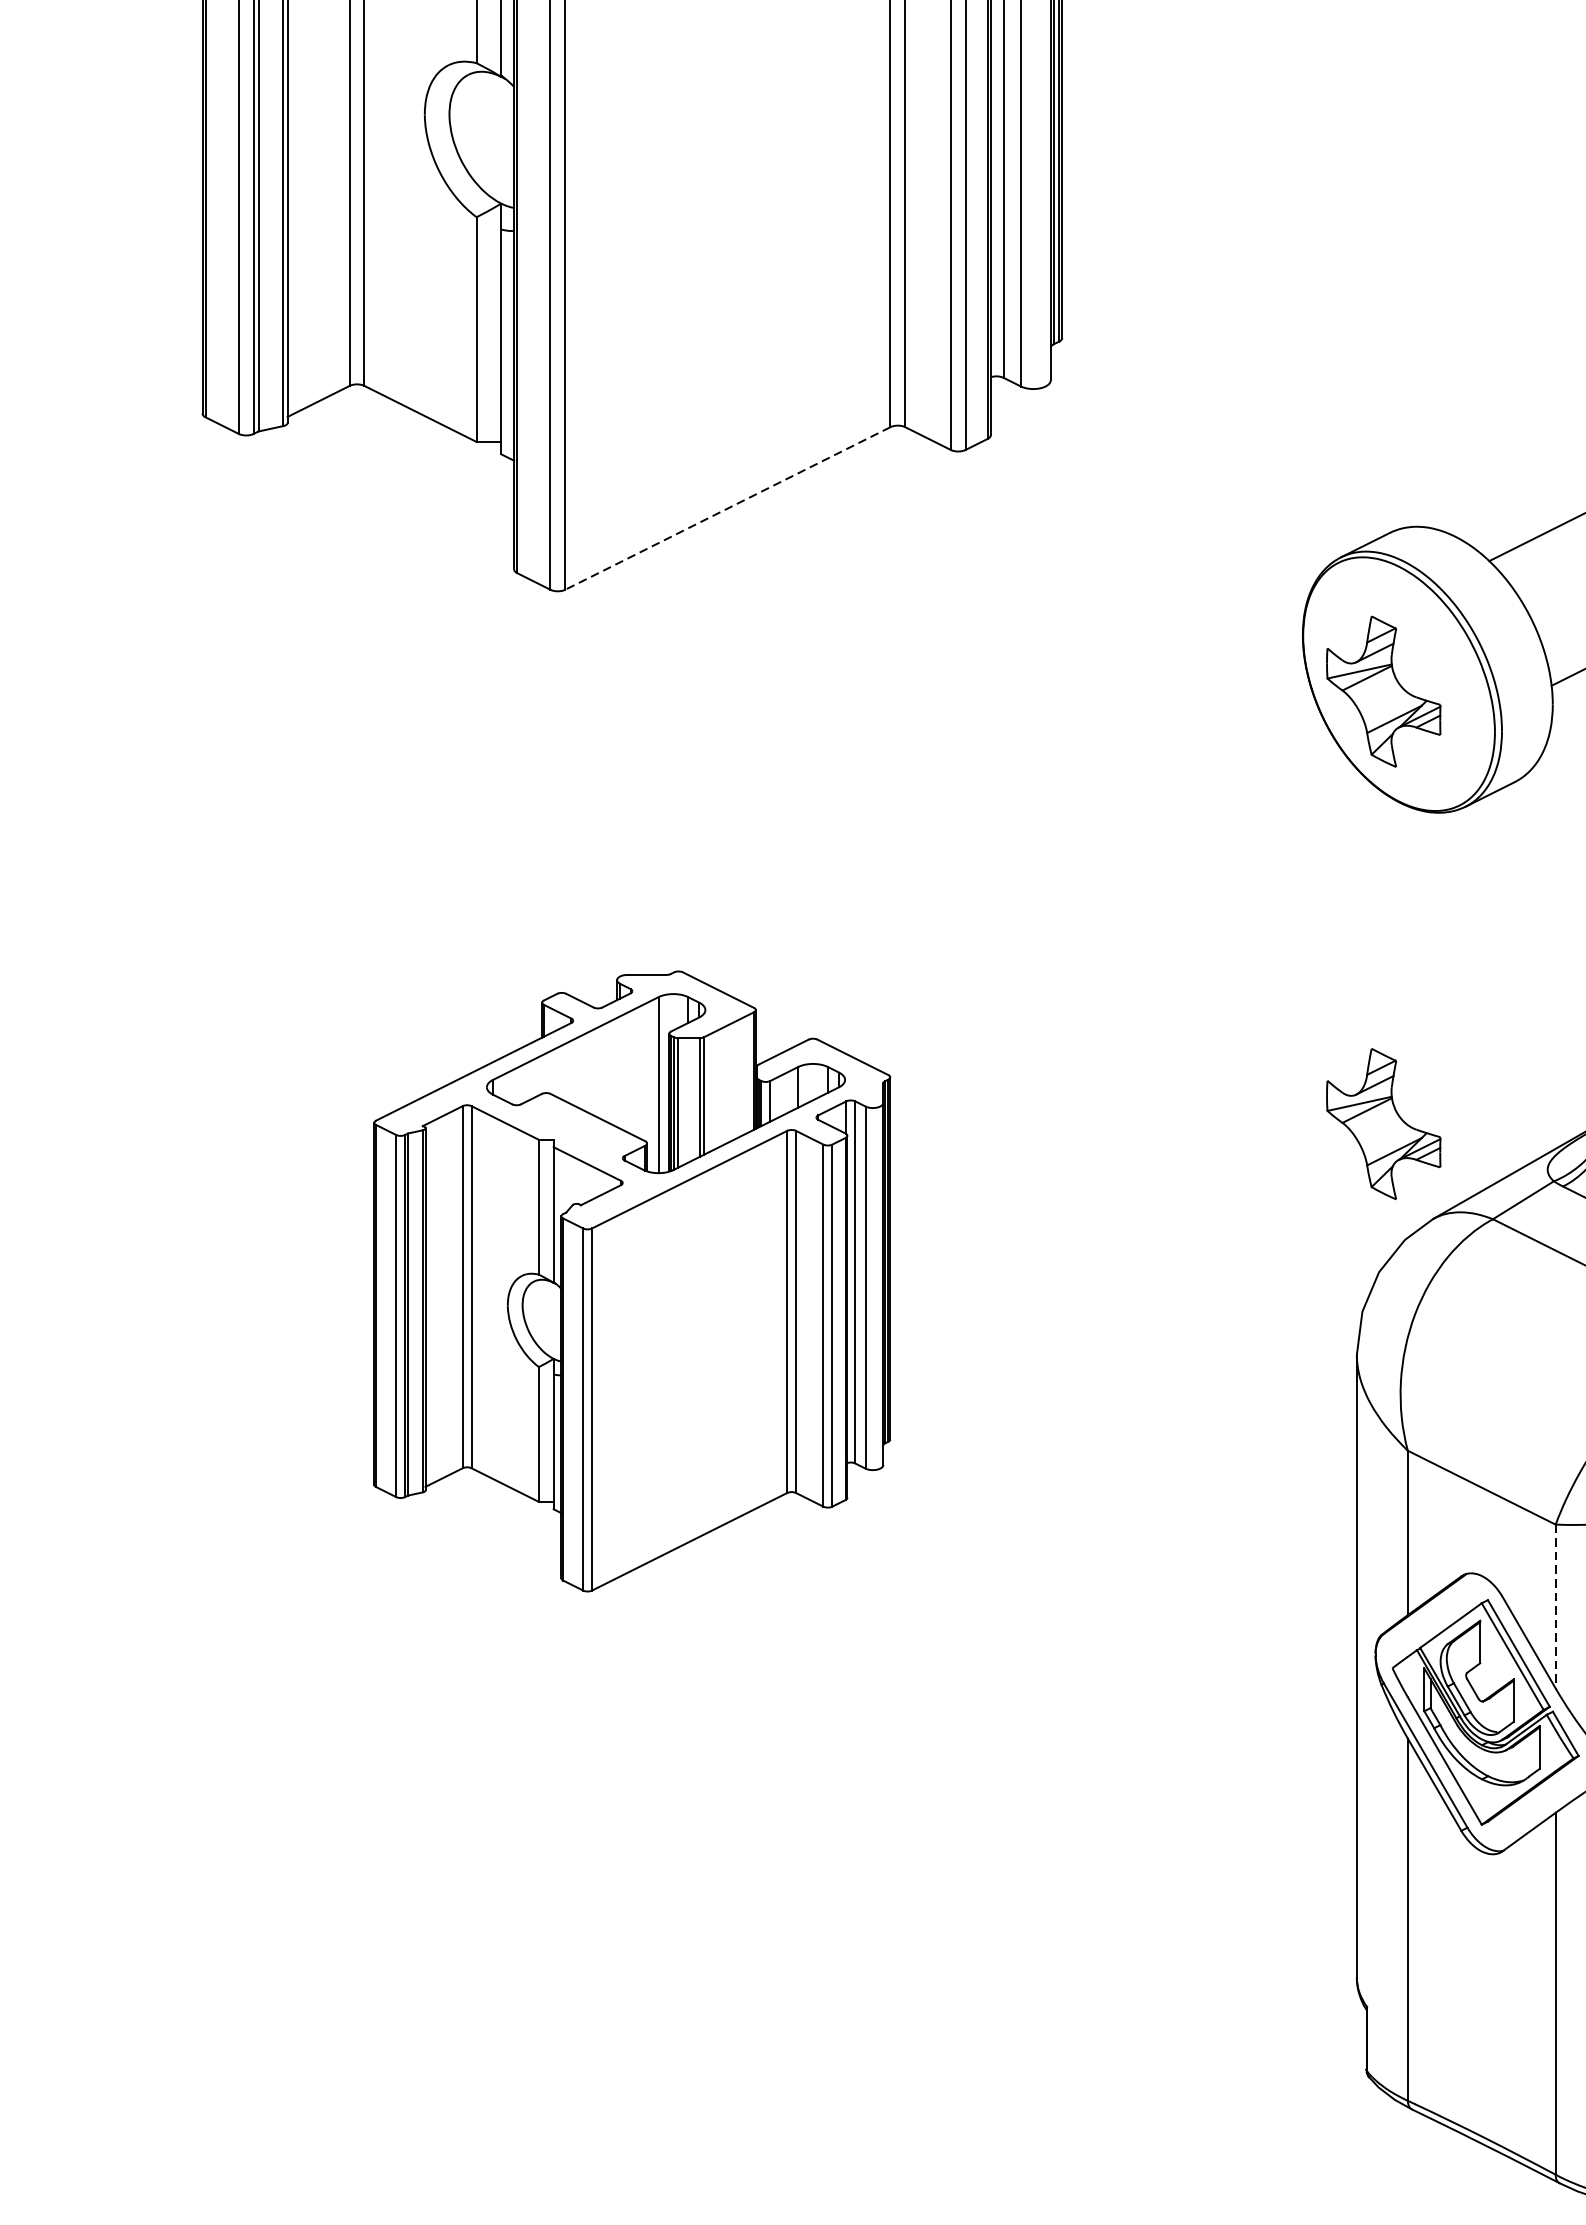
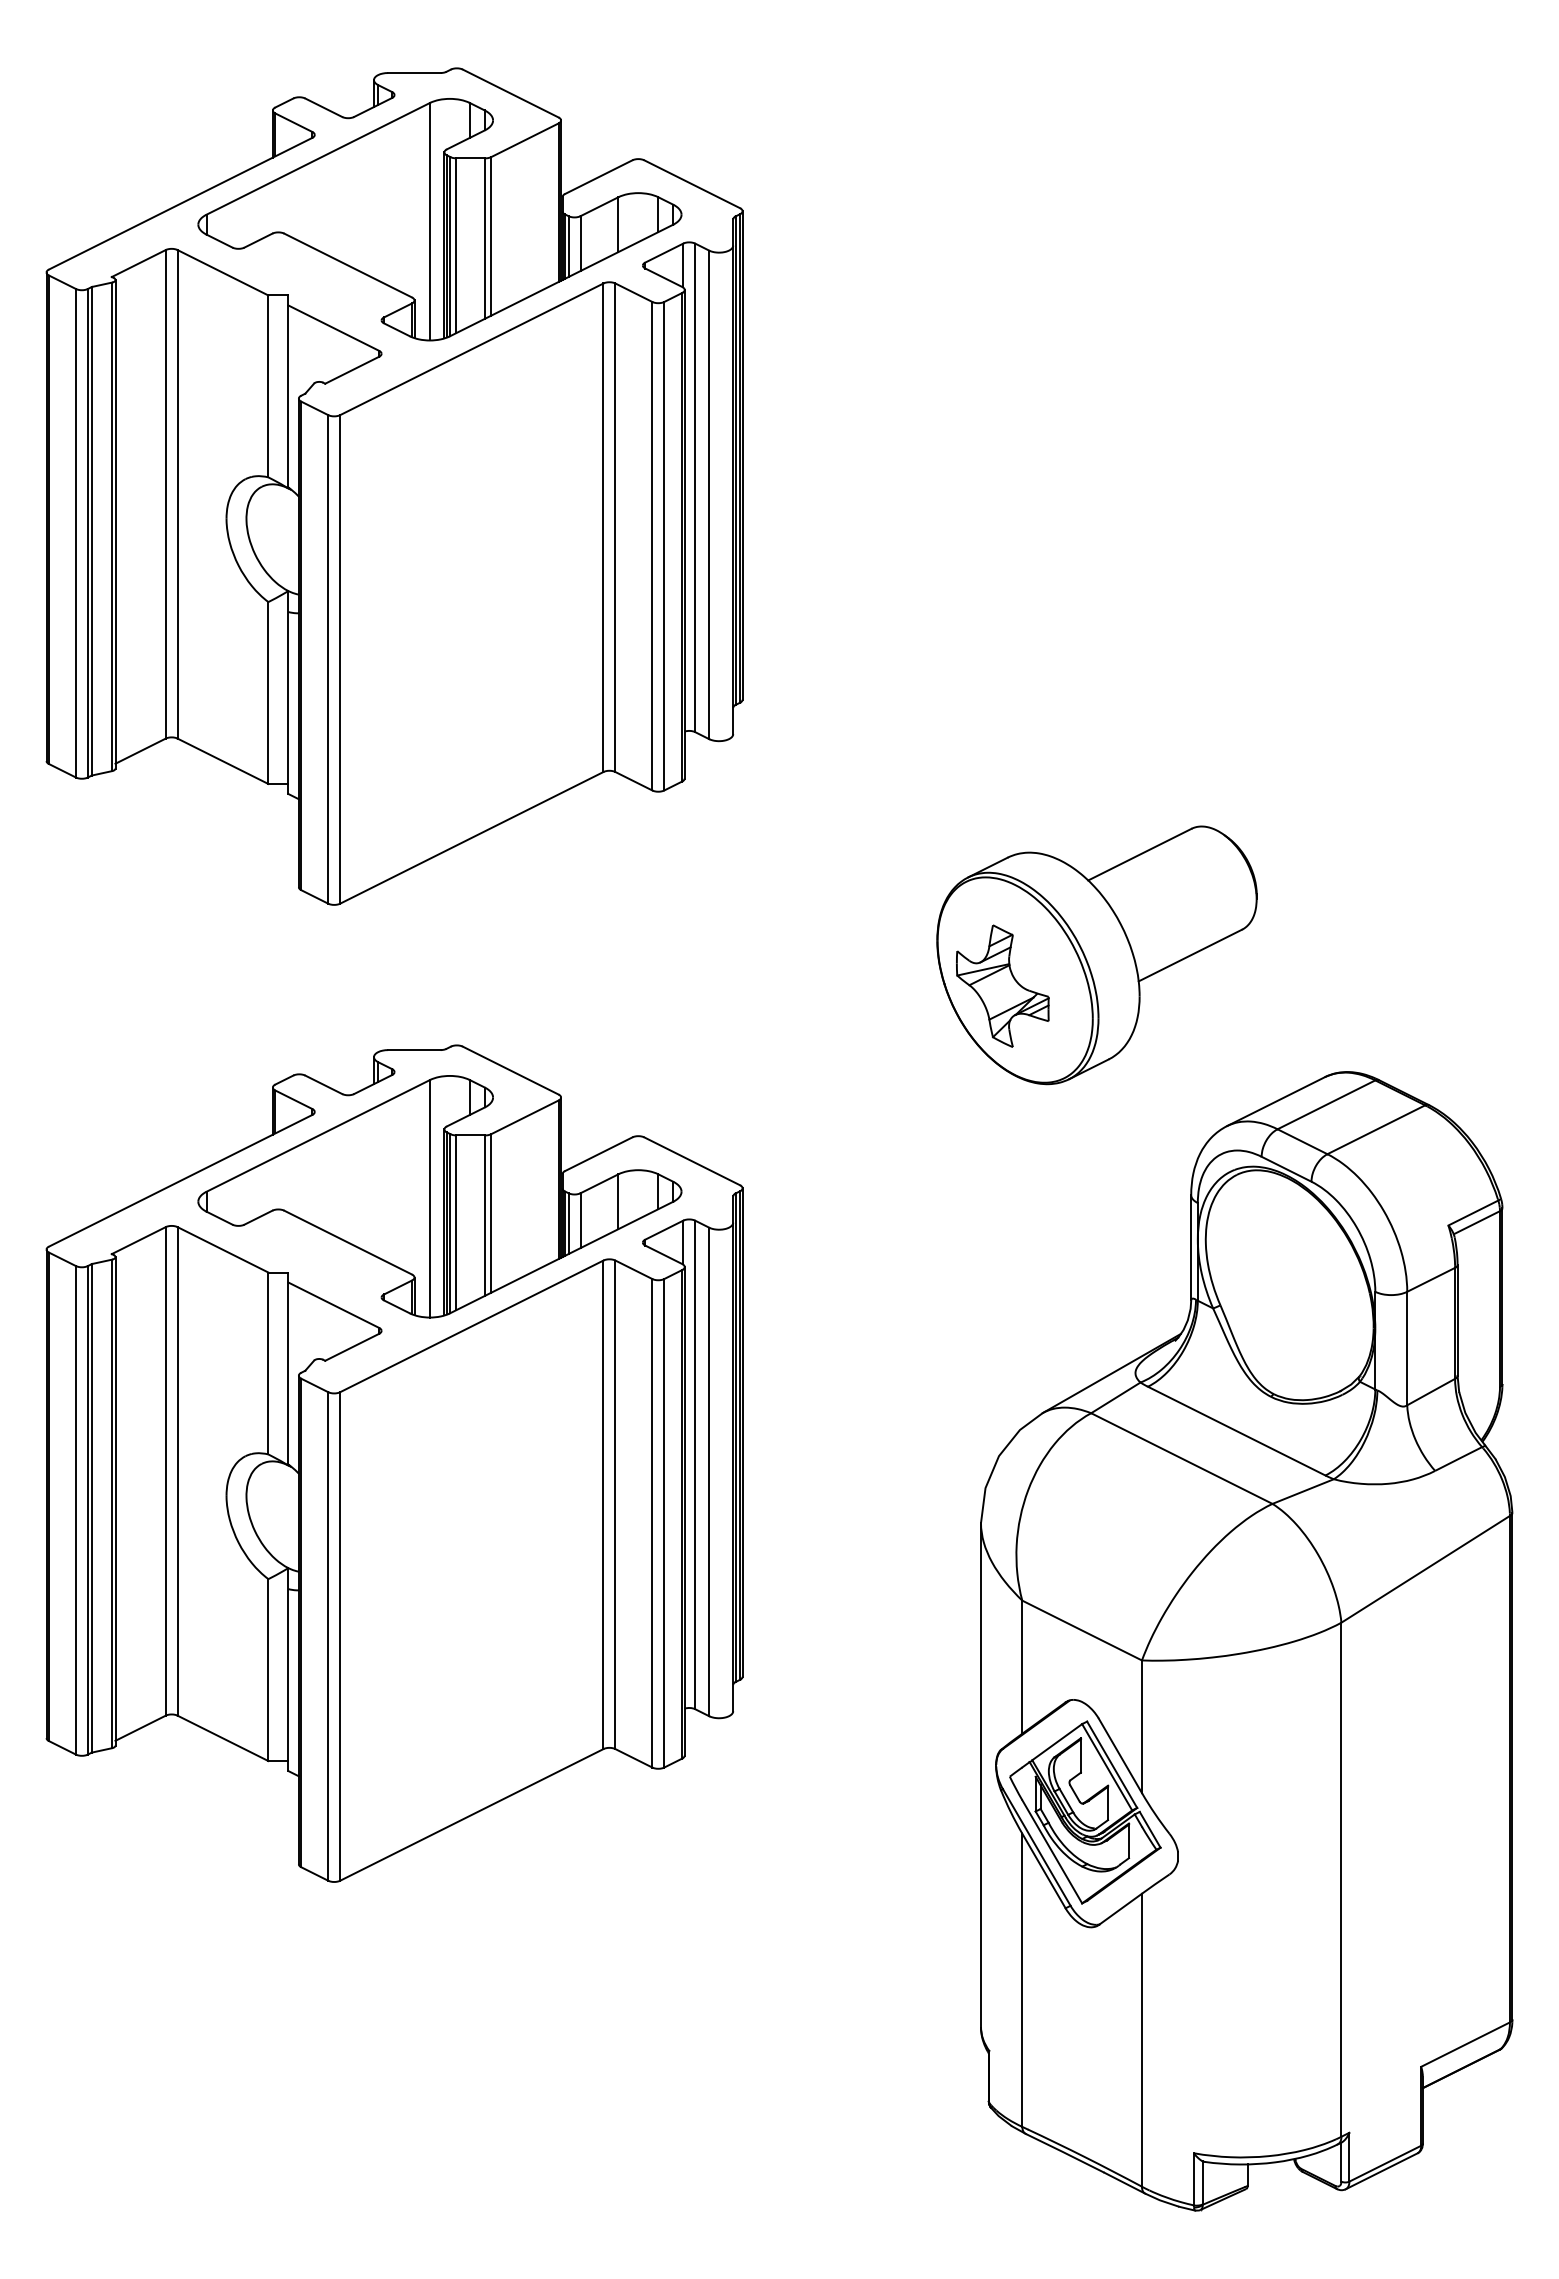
line: (727, 509) -> (471, 838), dashed -> solid
part: (1383, 1123) -> (1002, 1335), removed
part: (632, 1281) -> (394, 1463), size x1.67
line: (1555, 1607) -> (1141, 1727), dashed -> solid

